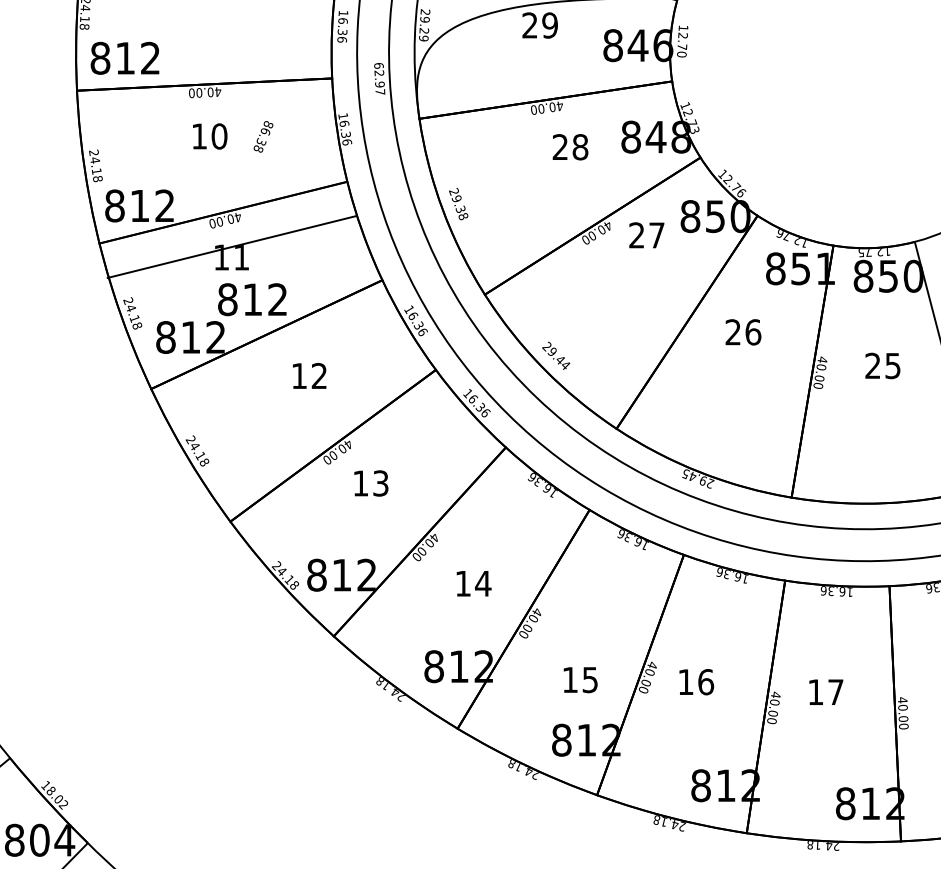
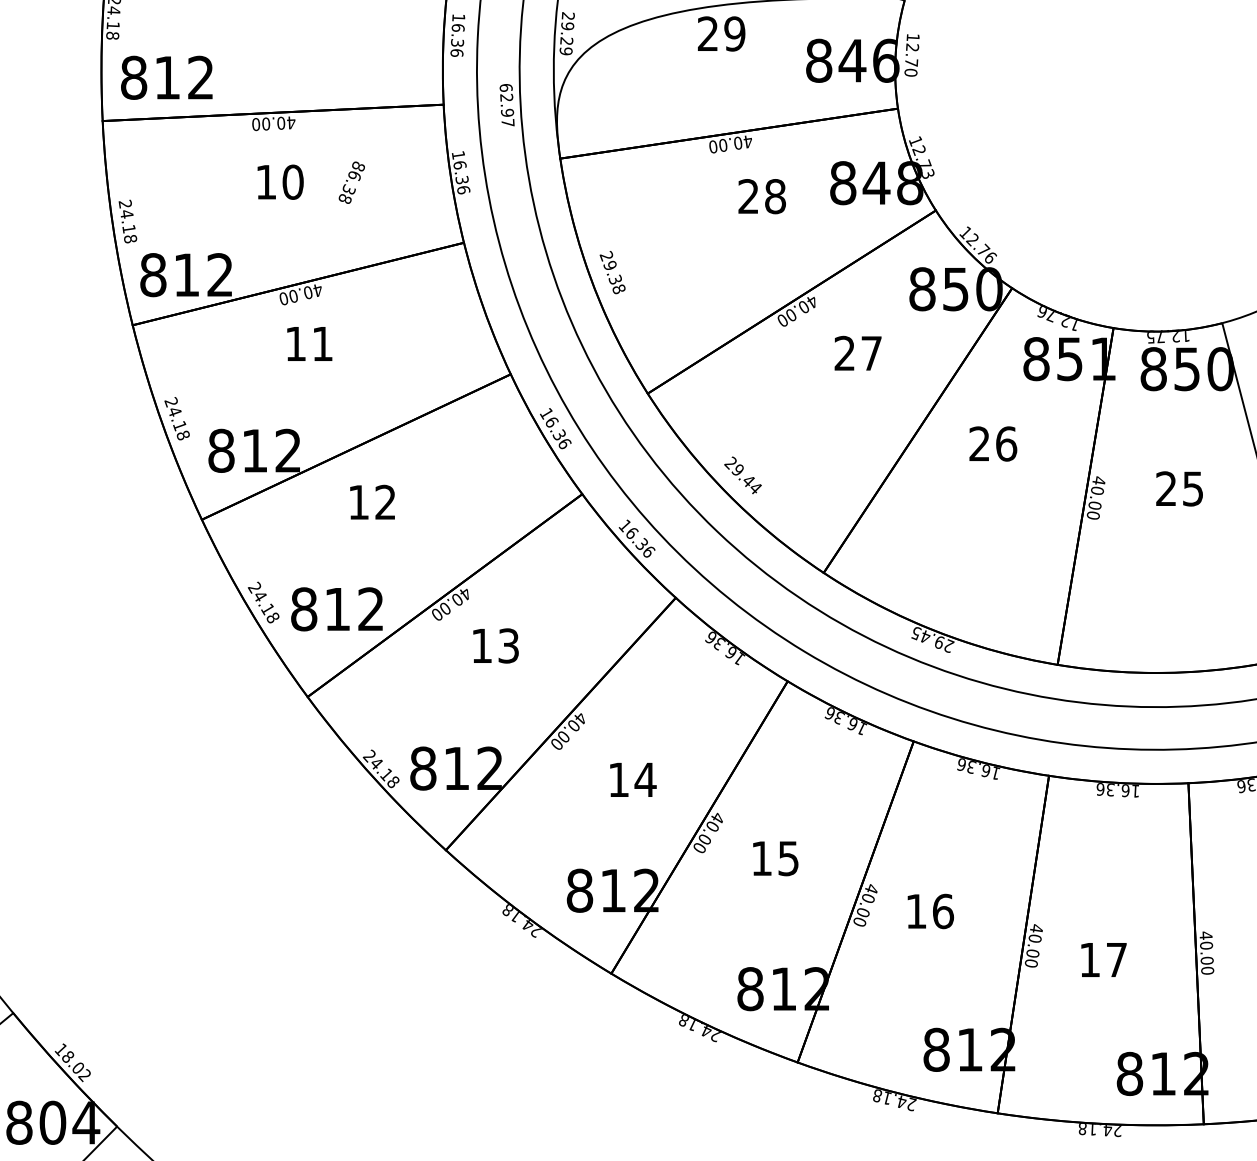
text: (646, 234) -> (857, 352), moved
line: (231, 246) -> (297, 283), moved
text: (251, 299) -> (336, 609), moved
text: (309, 375) -> (372, 501), moved
text: (580, 679) -> (775, 858), moved
text: (825, 691) -> (1103, 959), moved

